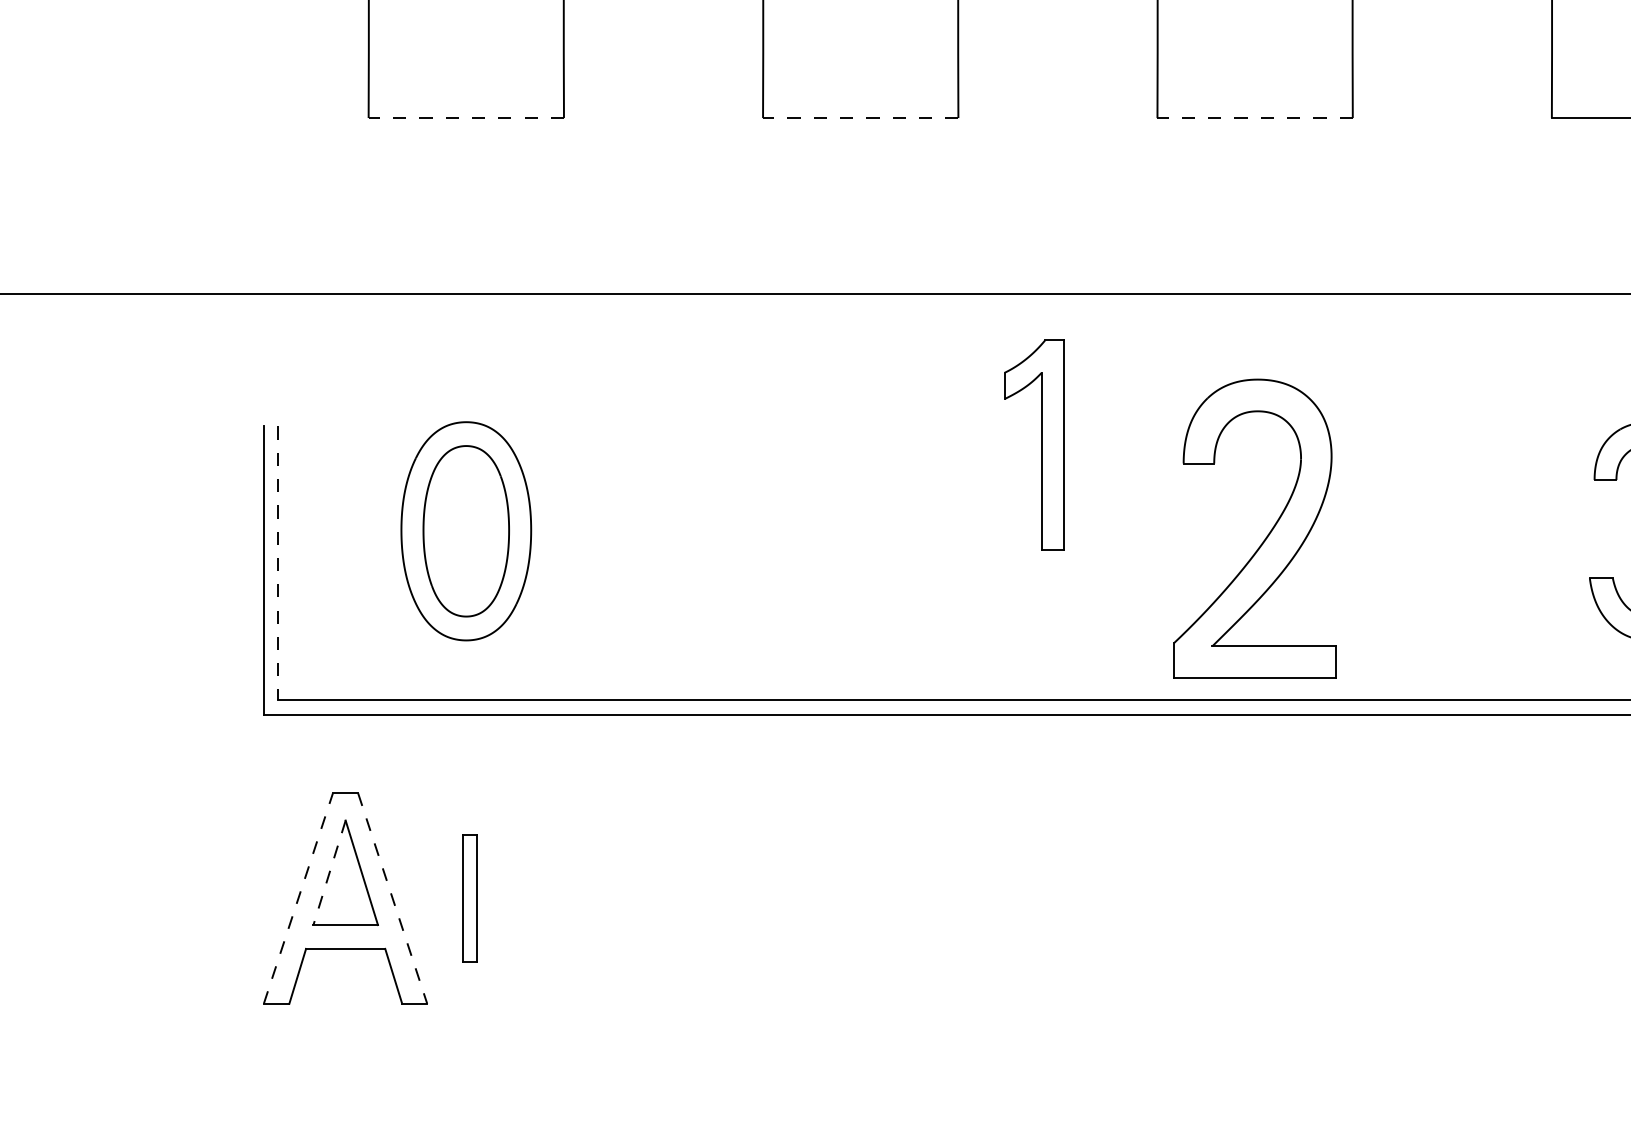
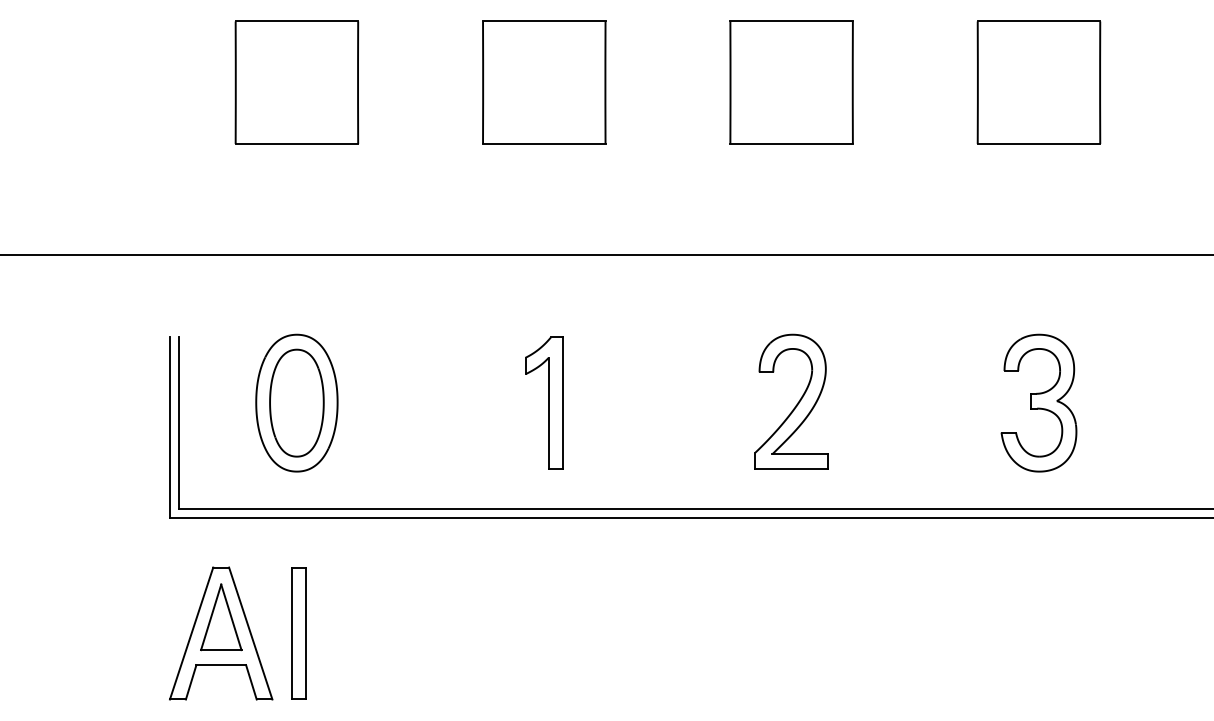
line: (465, 118) -> (296, 144), dashed -> solid
line: (859, 118) -> (543, 144), dashed -> solid
line: (1254, 118) -> (791, 144), dashed -> solid
part: (1034, 444) -> (544, 402), moved
part: (1254, 528) -> (791, 401), size x0.71
line: (279, 563) -> (179, 423), dashed -> solid
line: (330, 873) -> (211, 617), dashed -> solid
line: (298, 898) -> (191, 633), dashed -> solid
part: (468, 898) -> (298, 633), size x1.67
line: (392, 900) -> (250, 634), dashed -> solid

